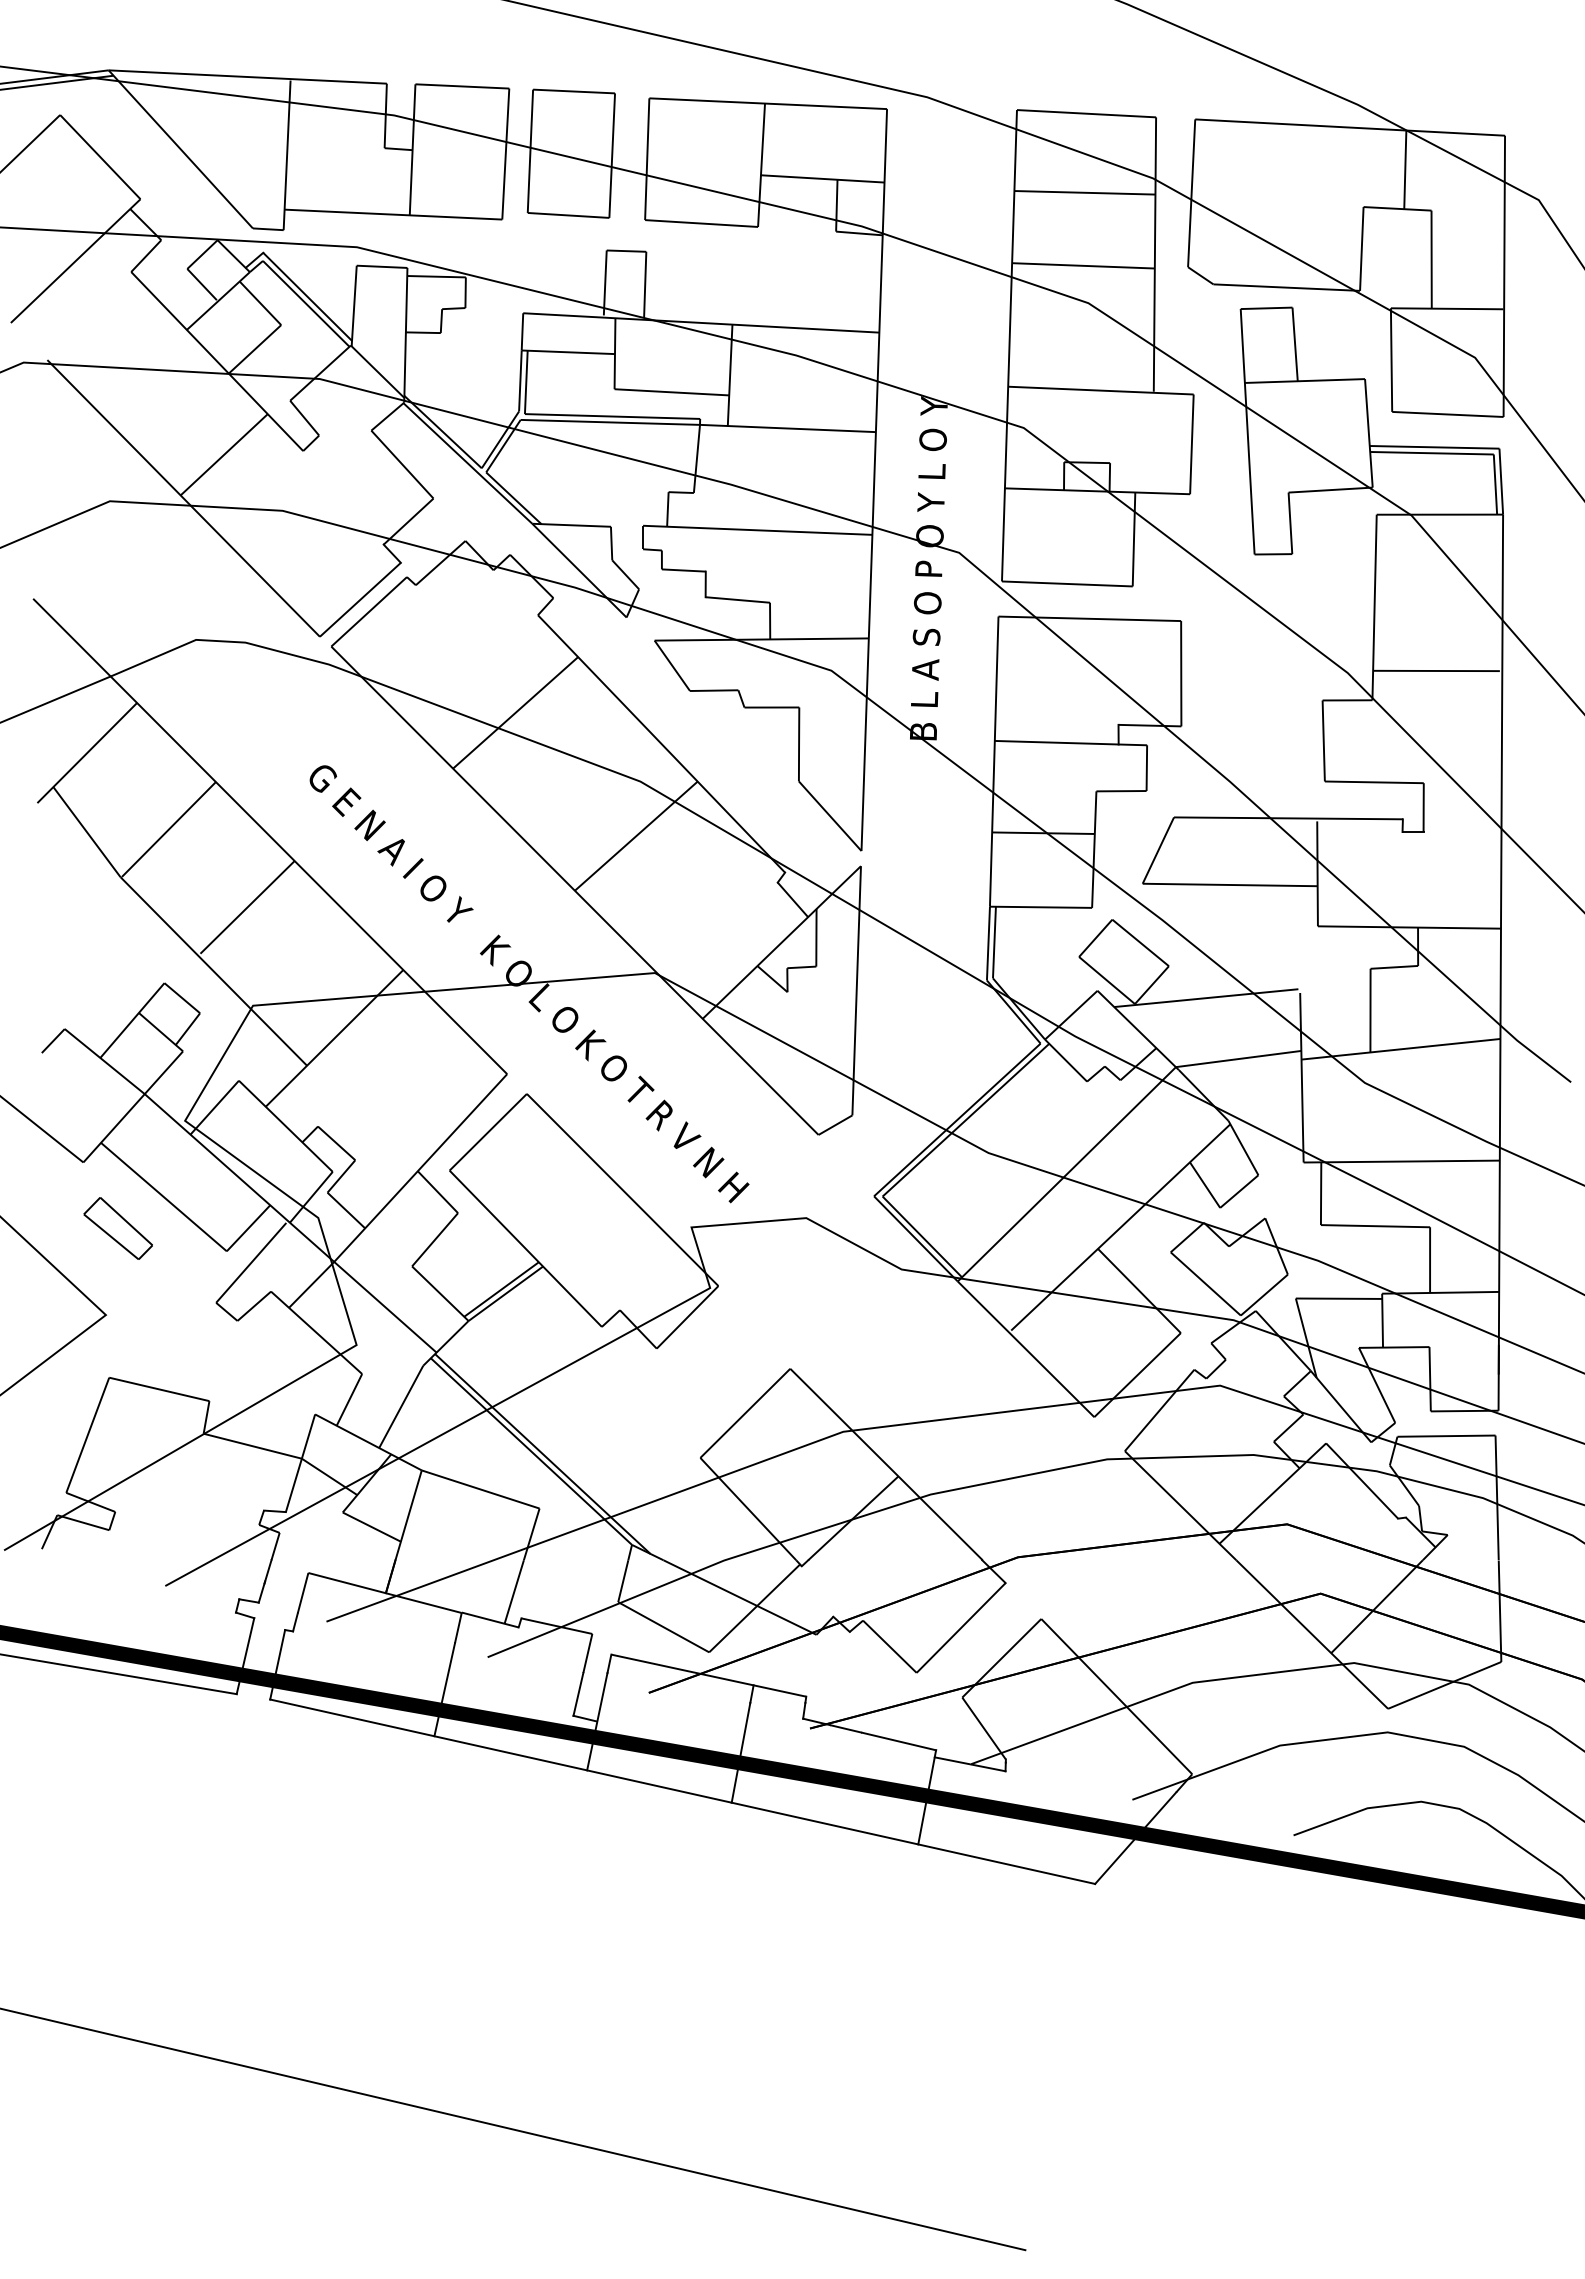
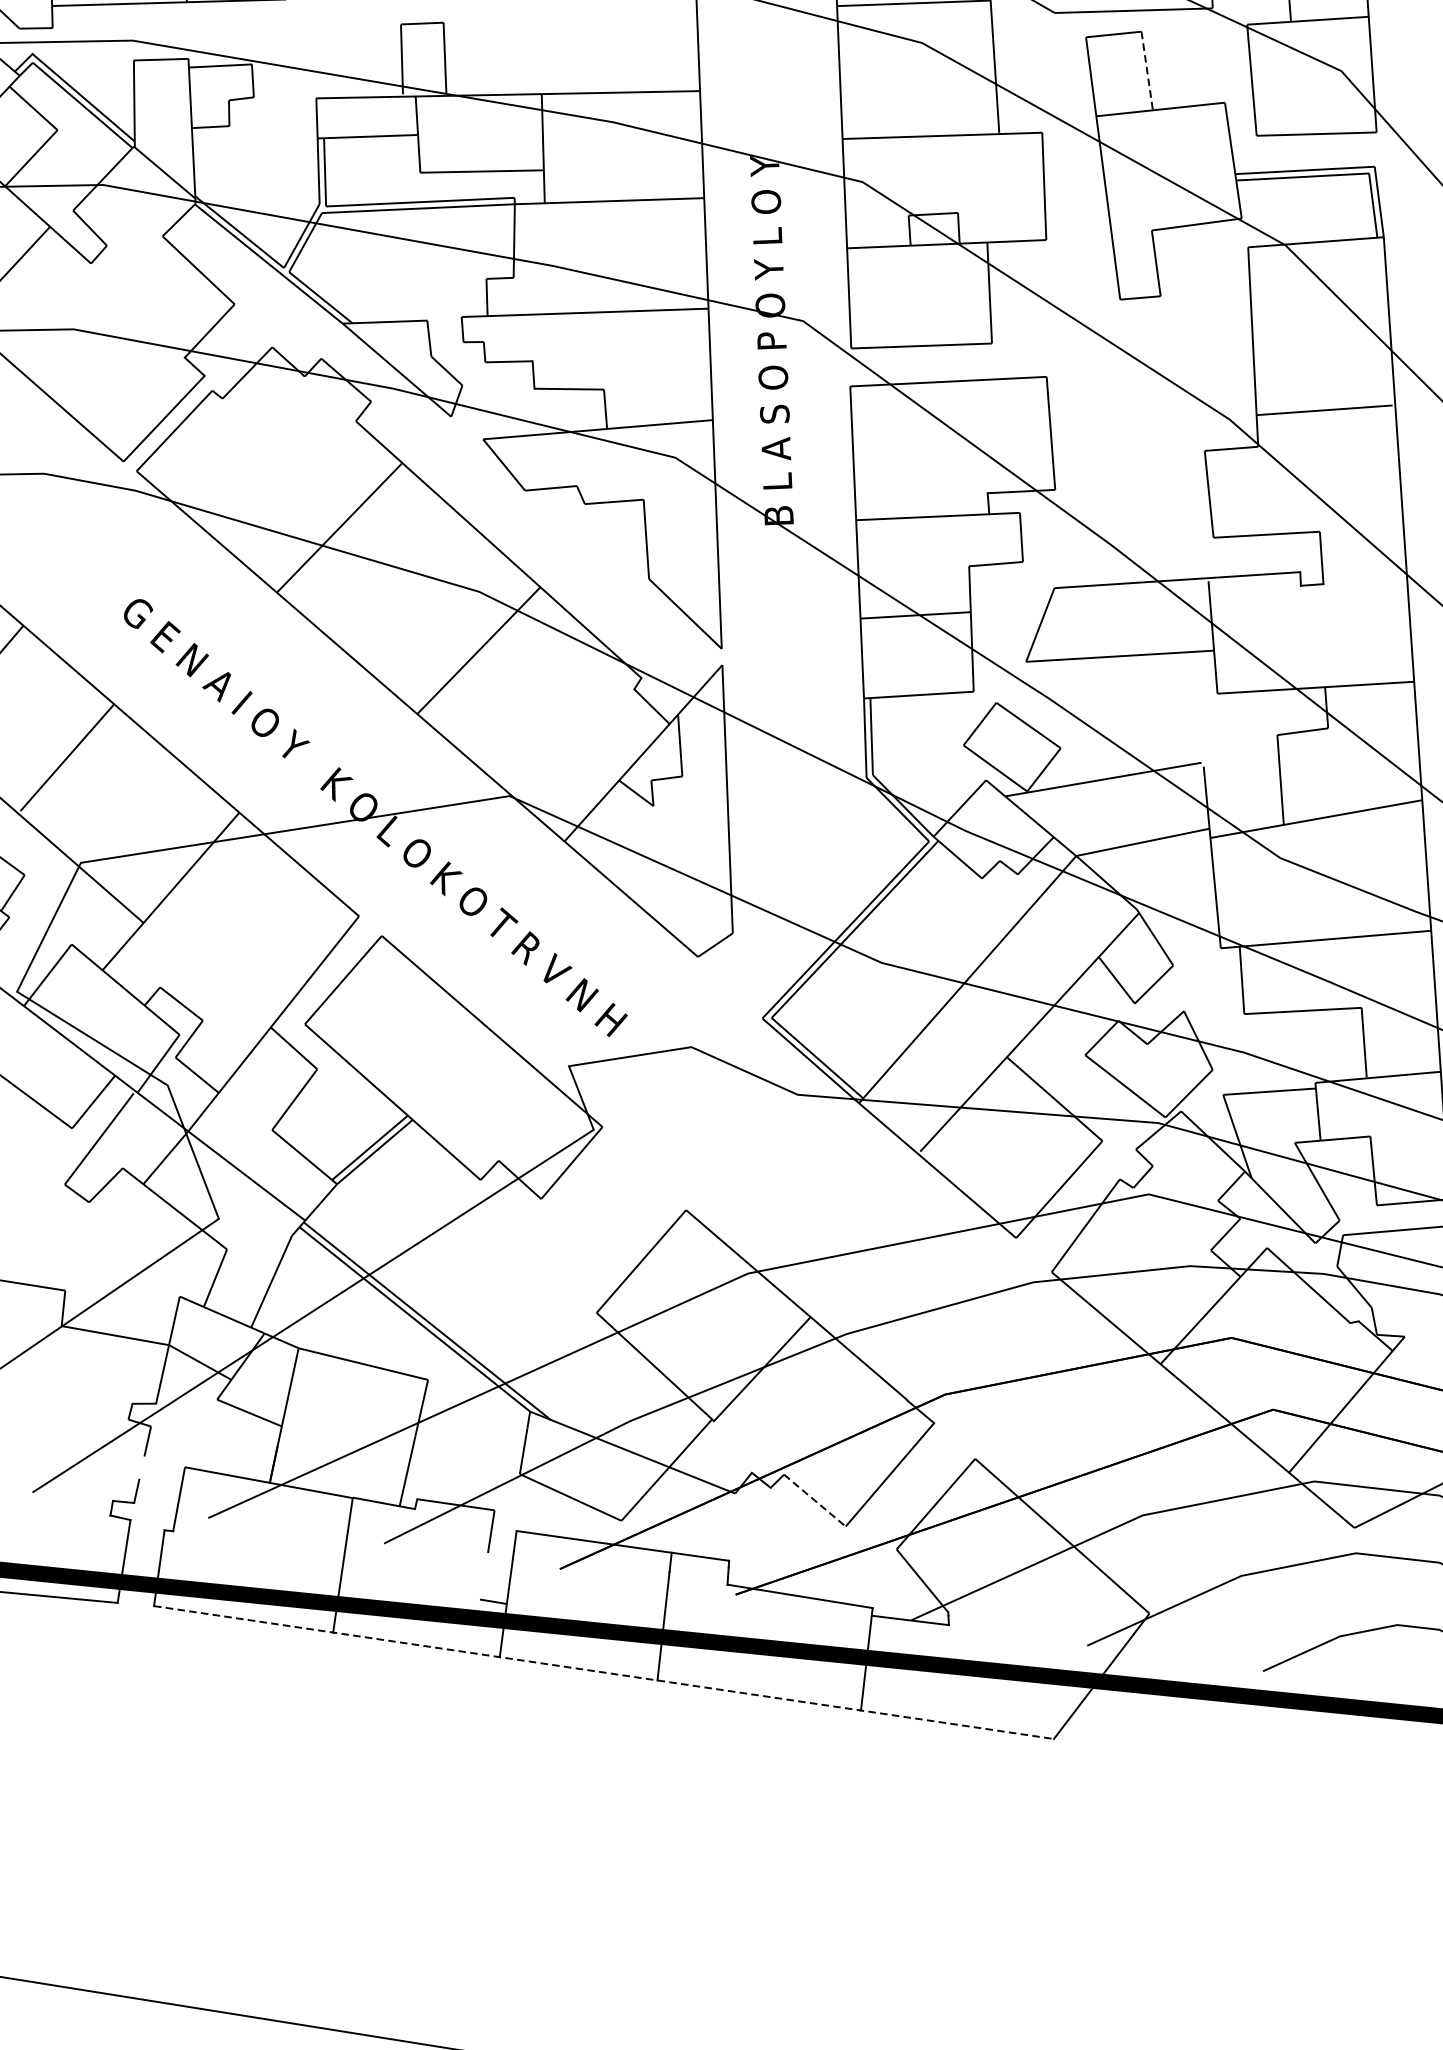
line: (1295, 345) -> (1147, 72), solid -> dashed
line: (267, 1571) -> (141, 1468), removed
line: (889, 1646) -> (814, 1500), solid -> dashed
line: (578, 1694) -> (484, 1576), removed
line: (682, 1791) -> (603, 1672), solid -> dashed

